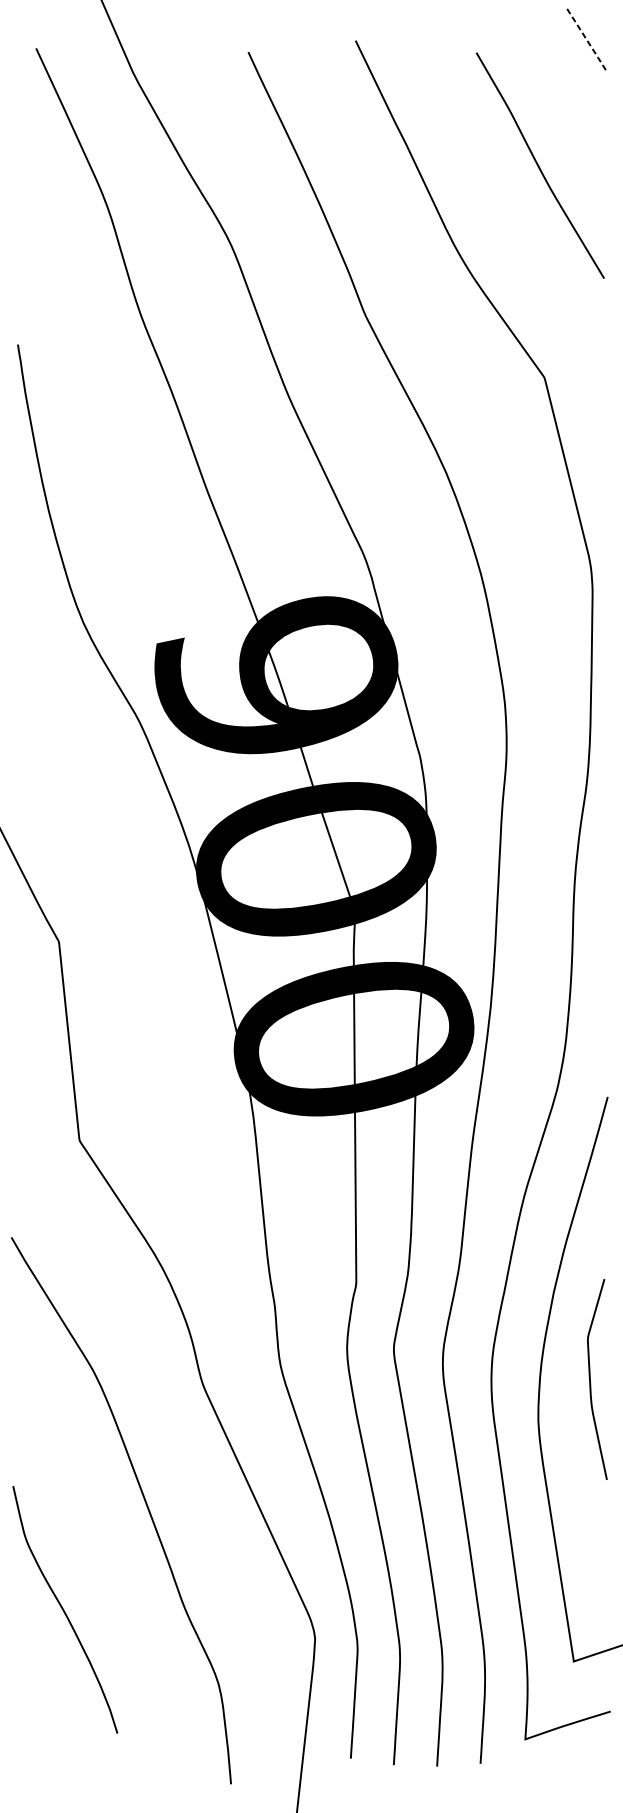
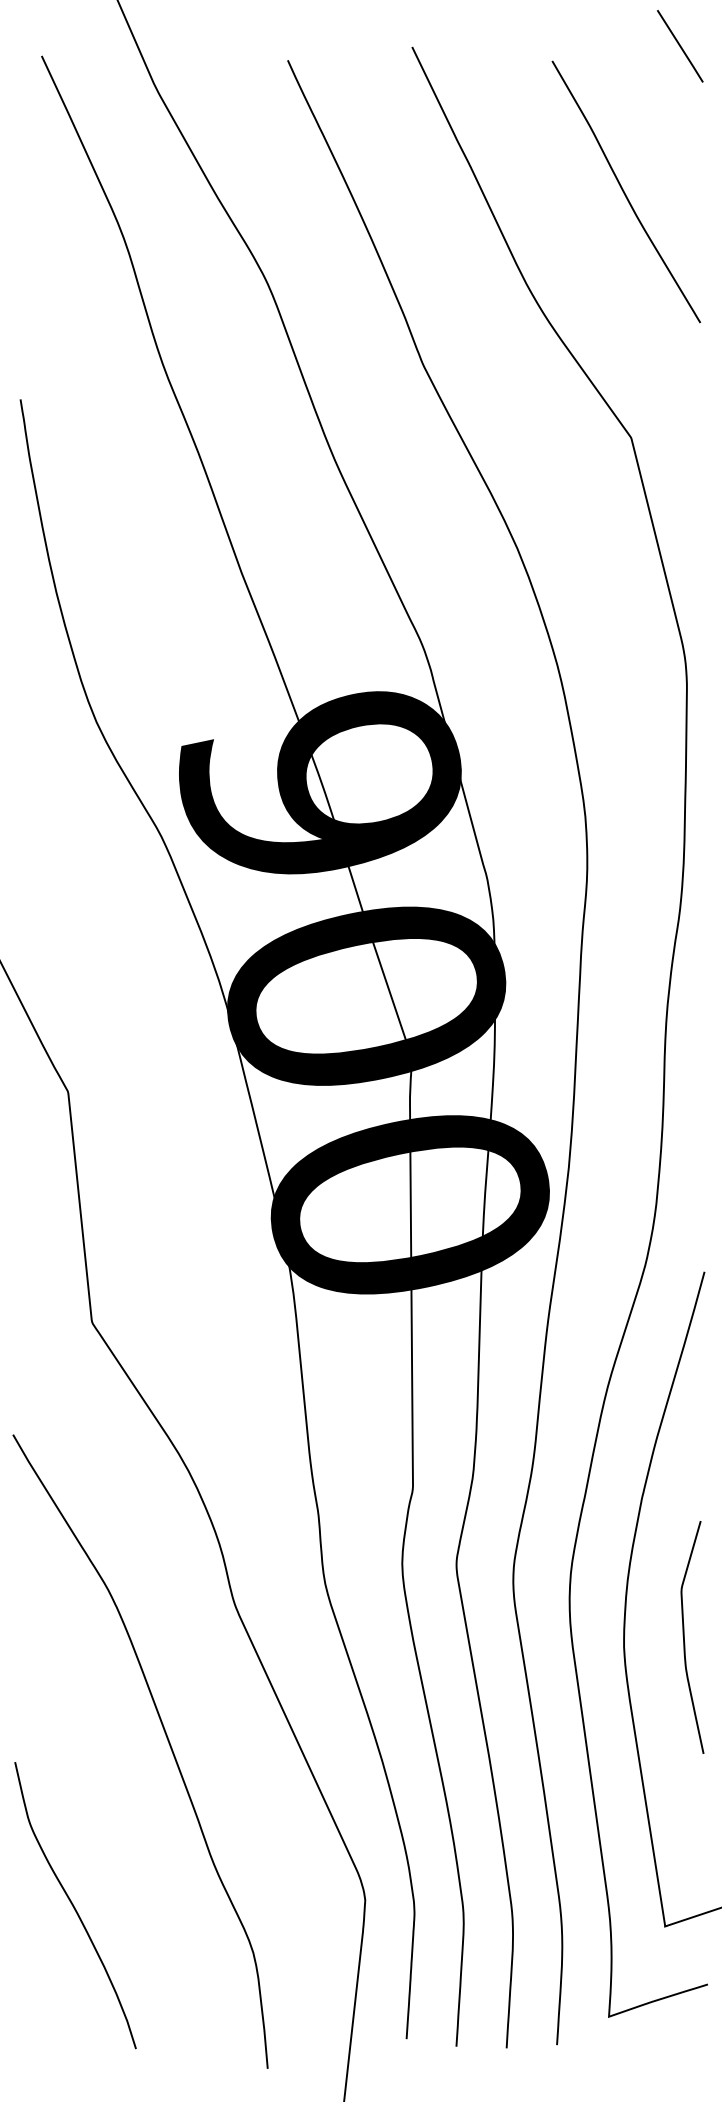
line: (587, 41) -> (681, 48), dashed -> solid
curve: (590, 1379) -> (684, 1637), moved
curve: (64, 1609) -> (74, 1905), moved

